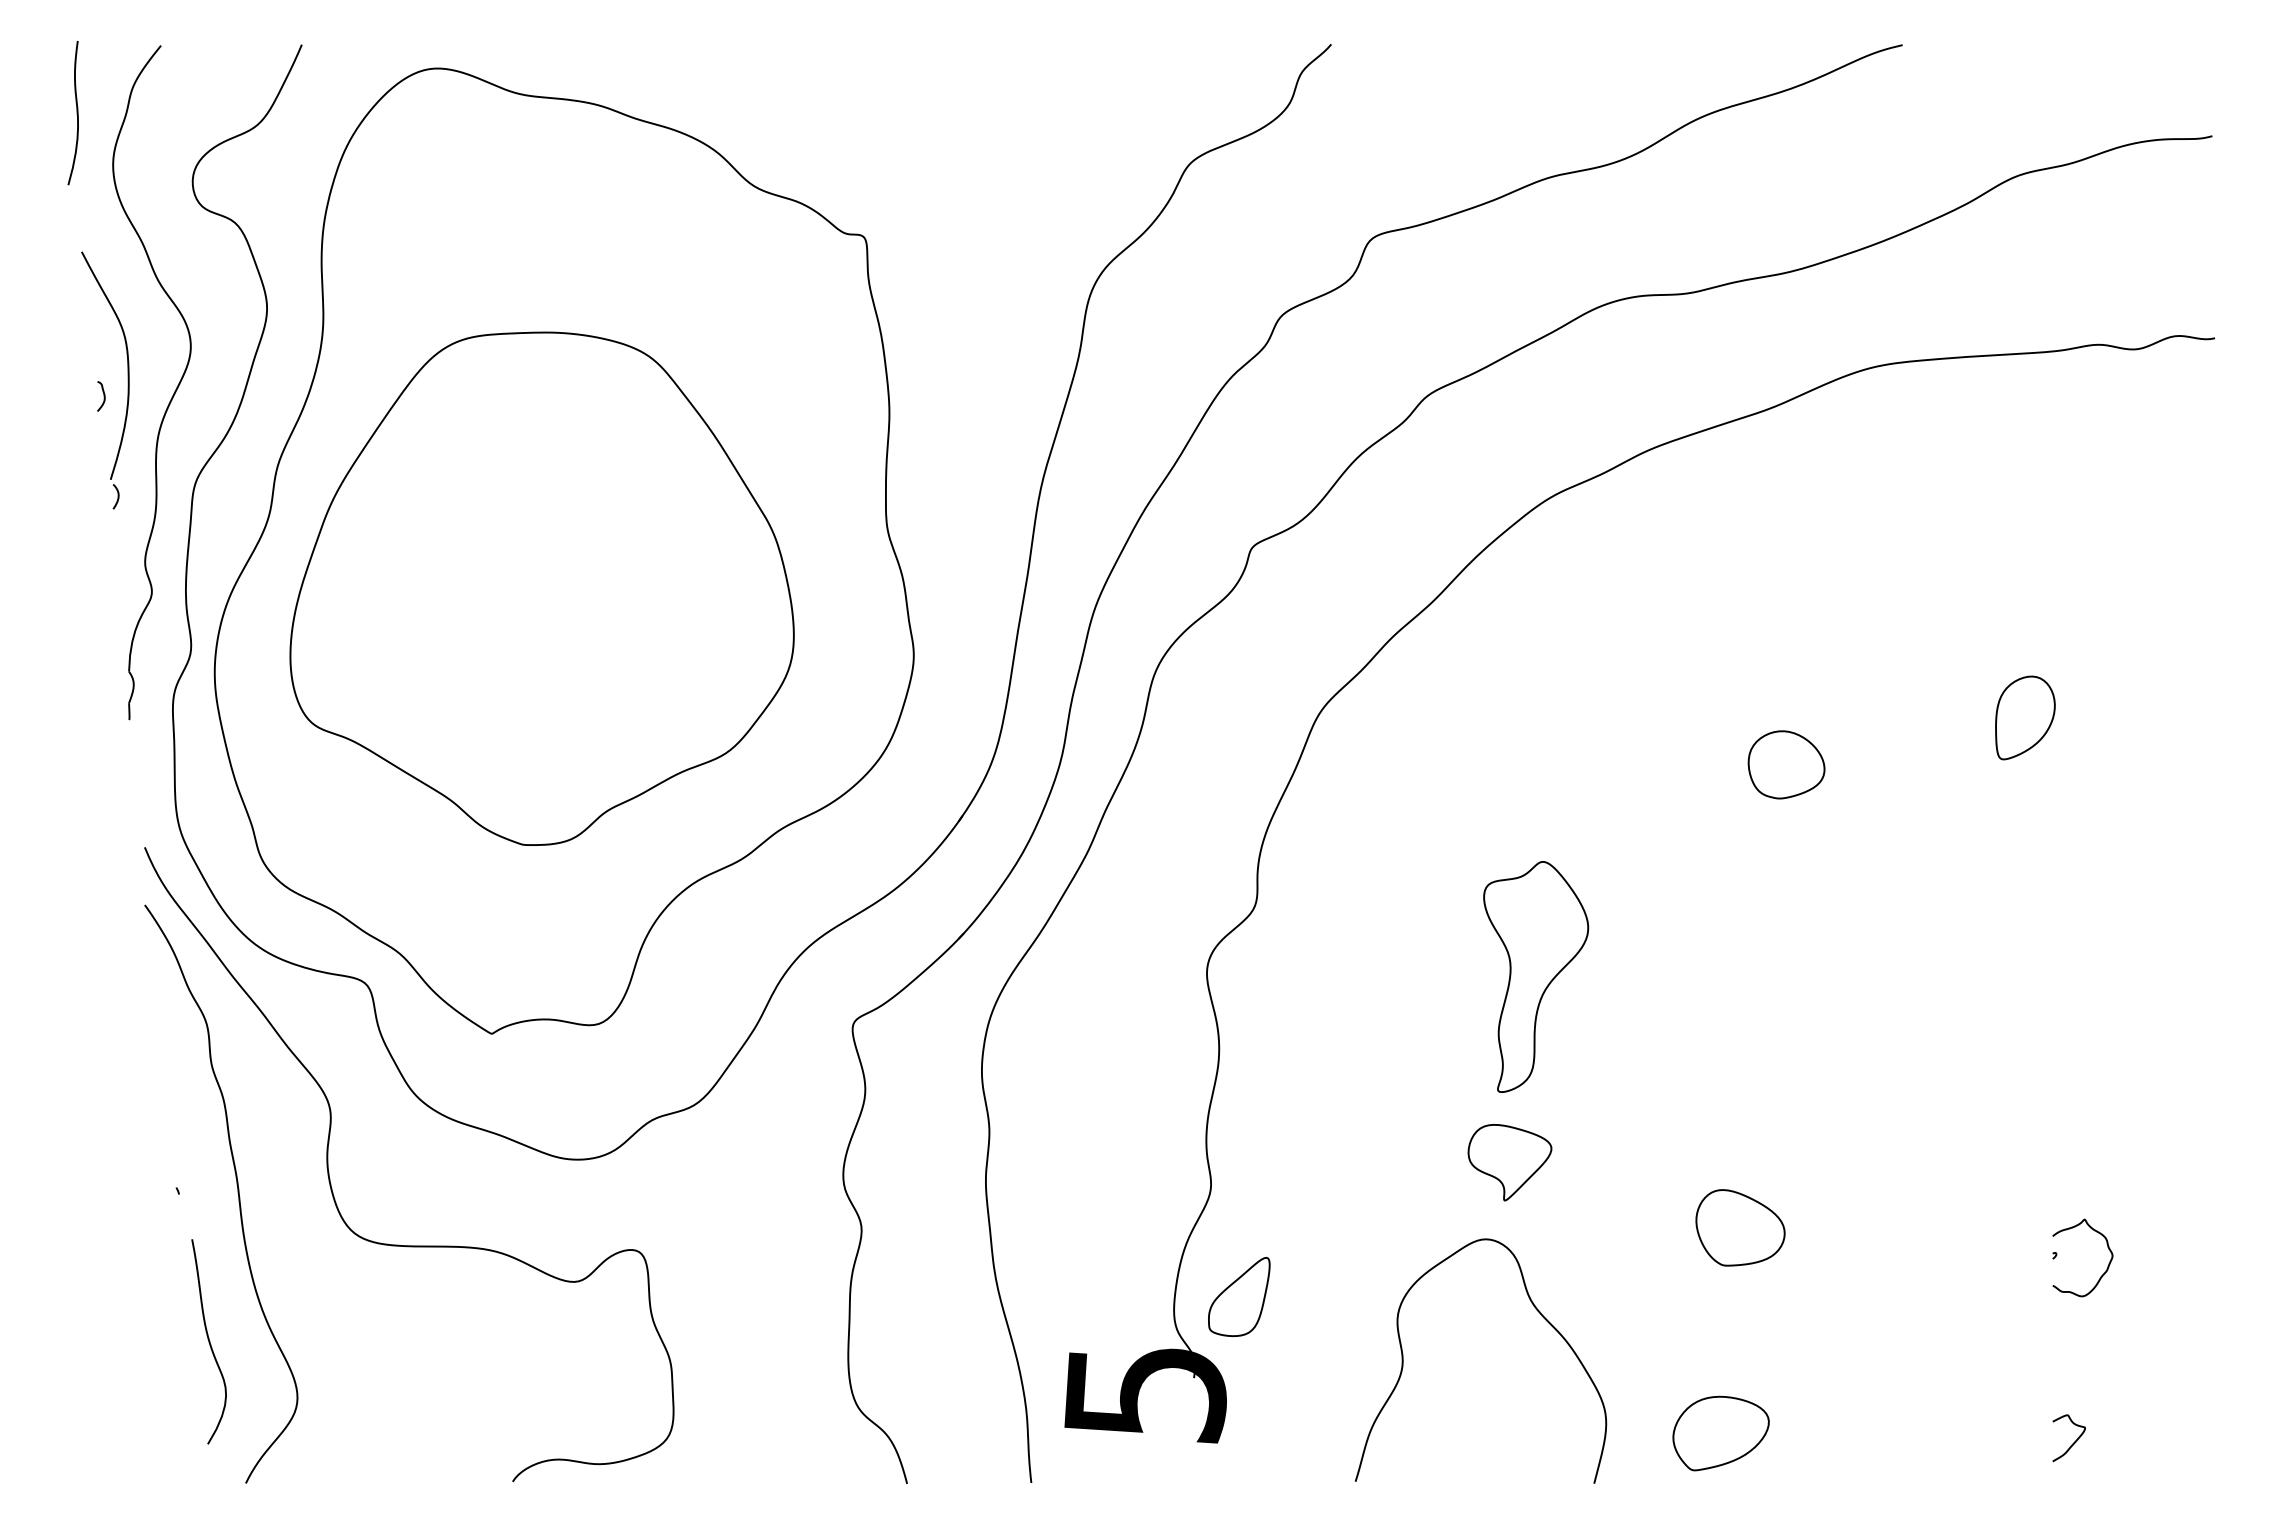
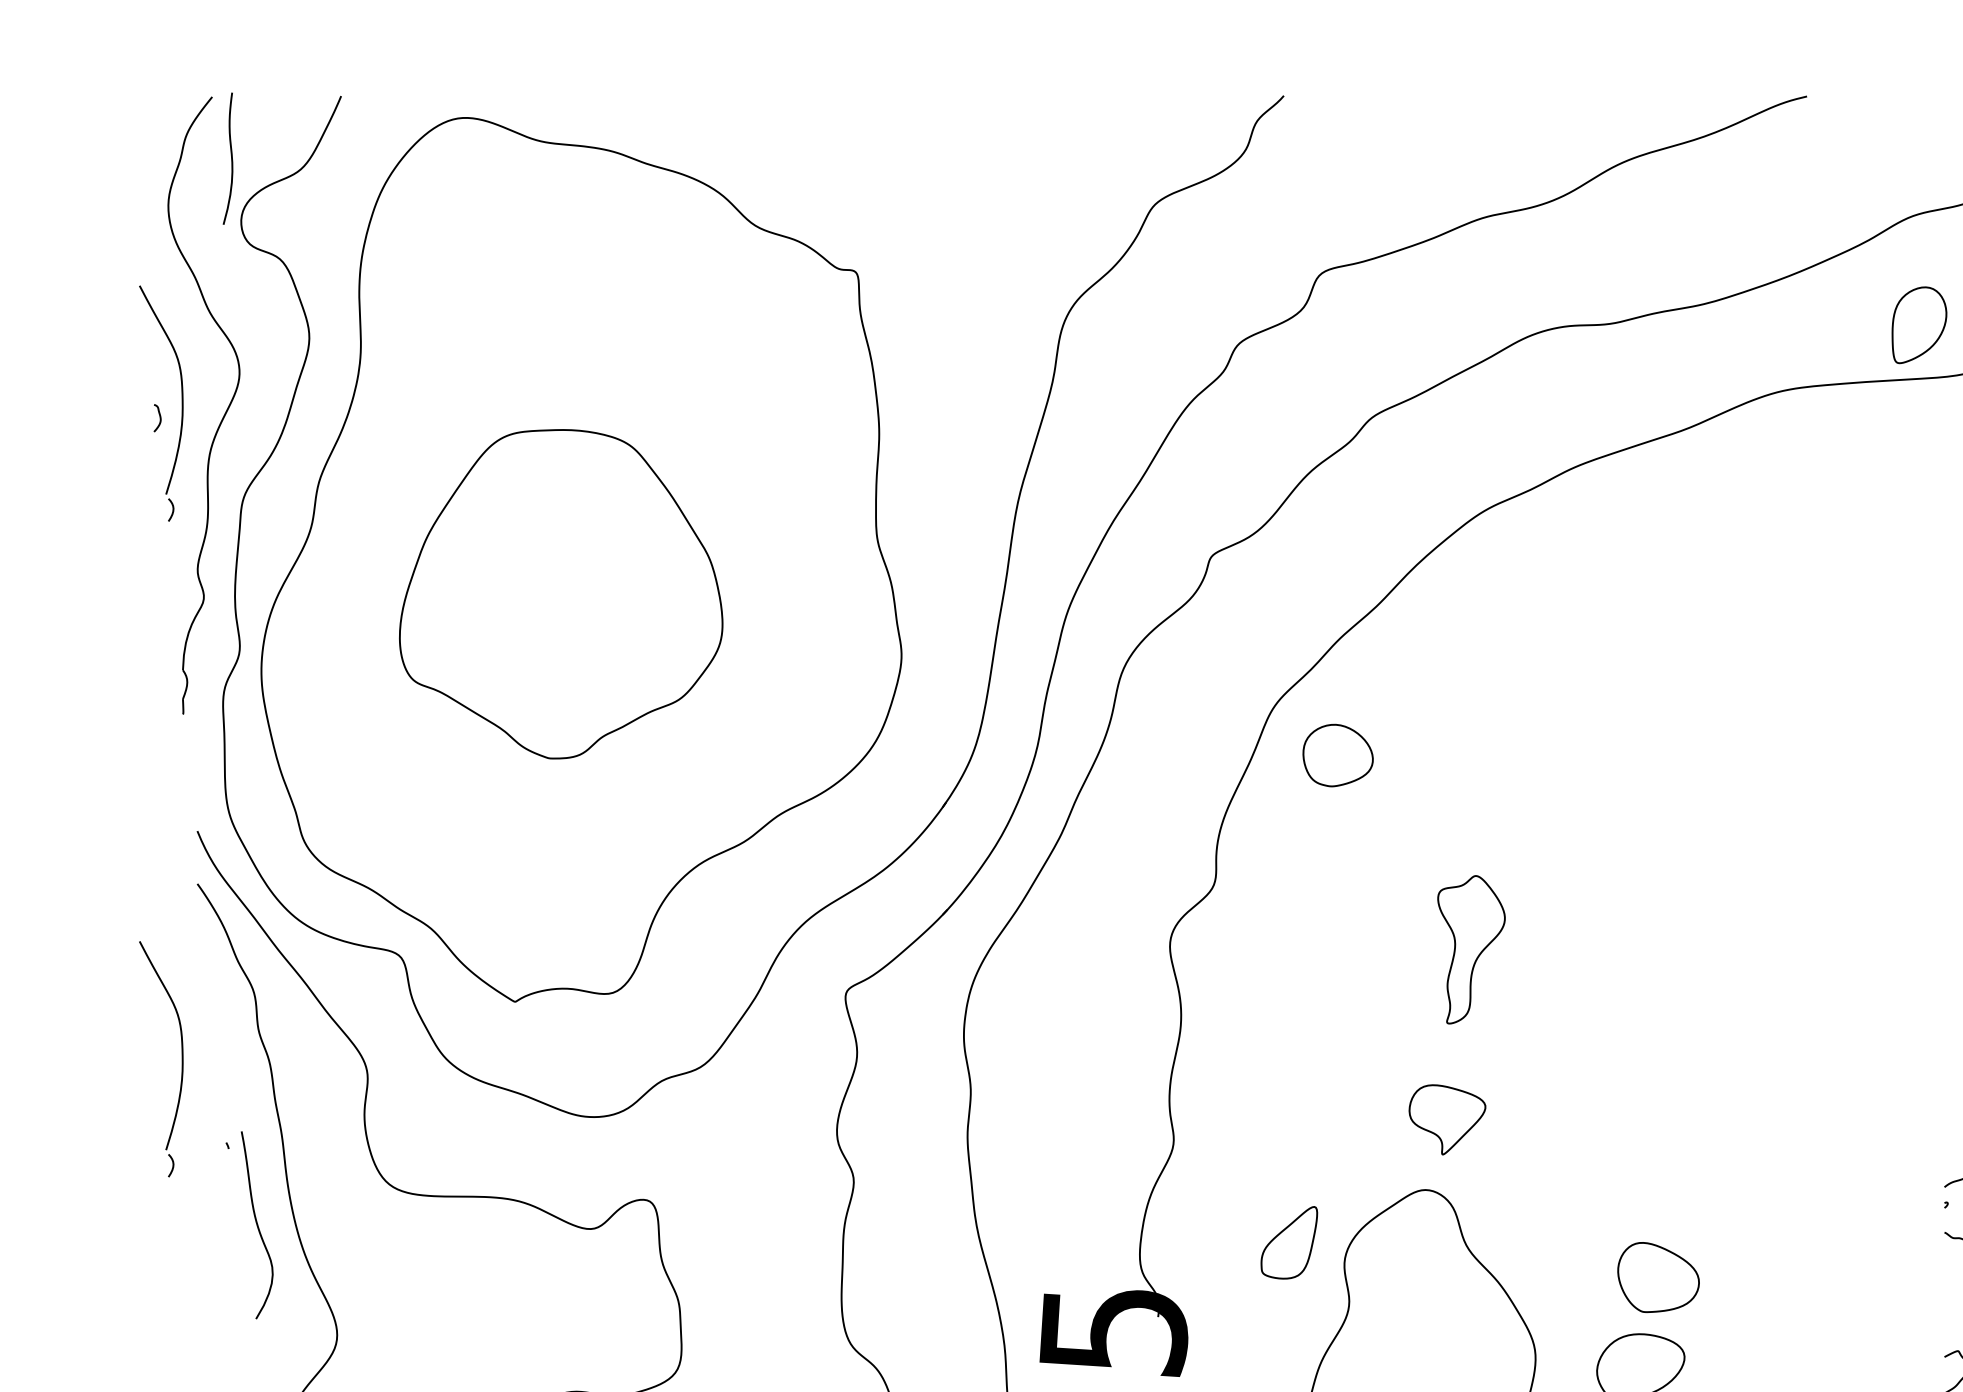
curve: (76, 113) -> (230, 159), moved
part: (541, 588) -> (560, 594), size x0.7
part: (2025, 717) -> (1919, 324), moved
part: (1786, 764) -> (1338, 755), moved
part: (1536, 976) -> (1471, 949), size x0.7
part: (127, 1096) -> (181, 1059), added
part: (1740, 1227) -> (1658, 1277), moved
part: (1239, 1296) -> (1289, 1242), moved
curve: (208, 1341) -> (256, 1224), moved

